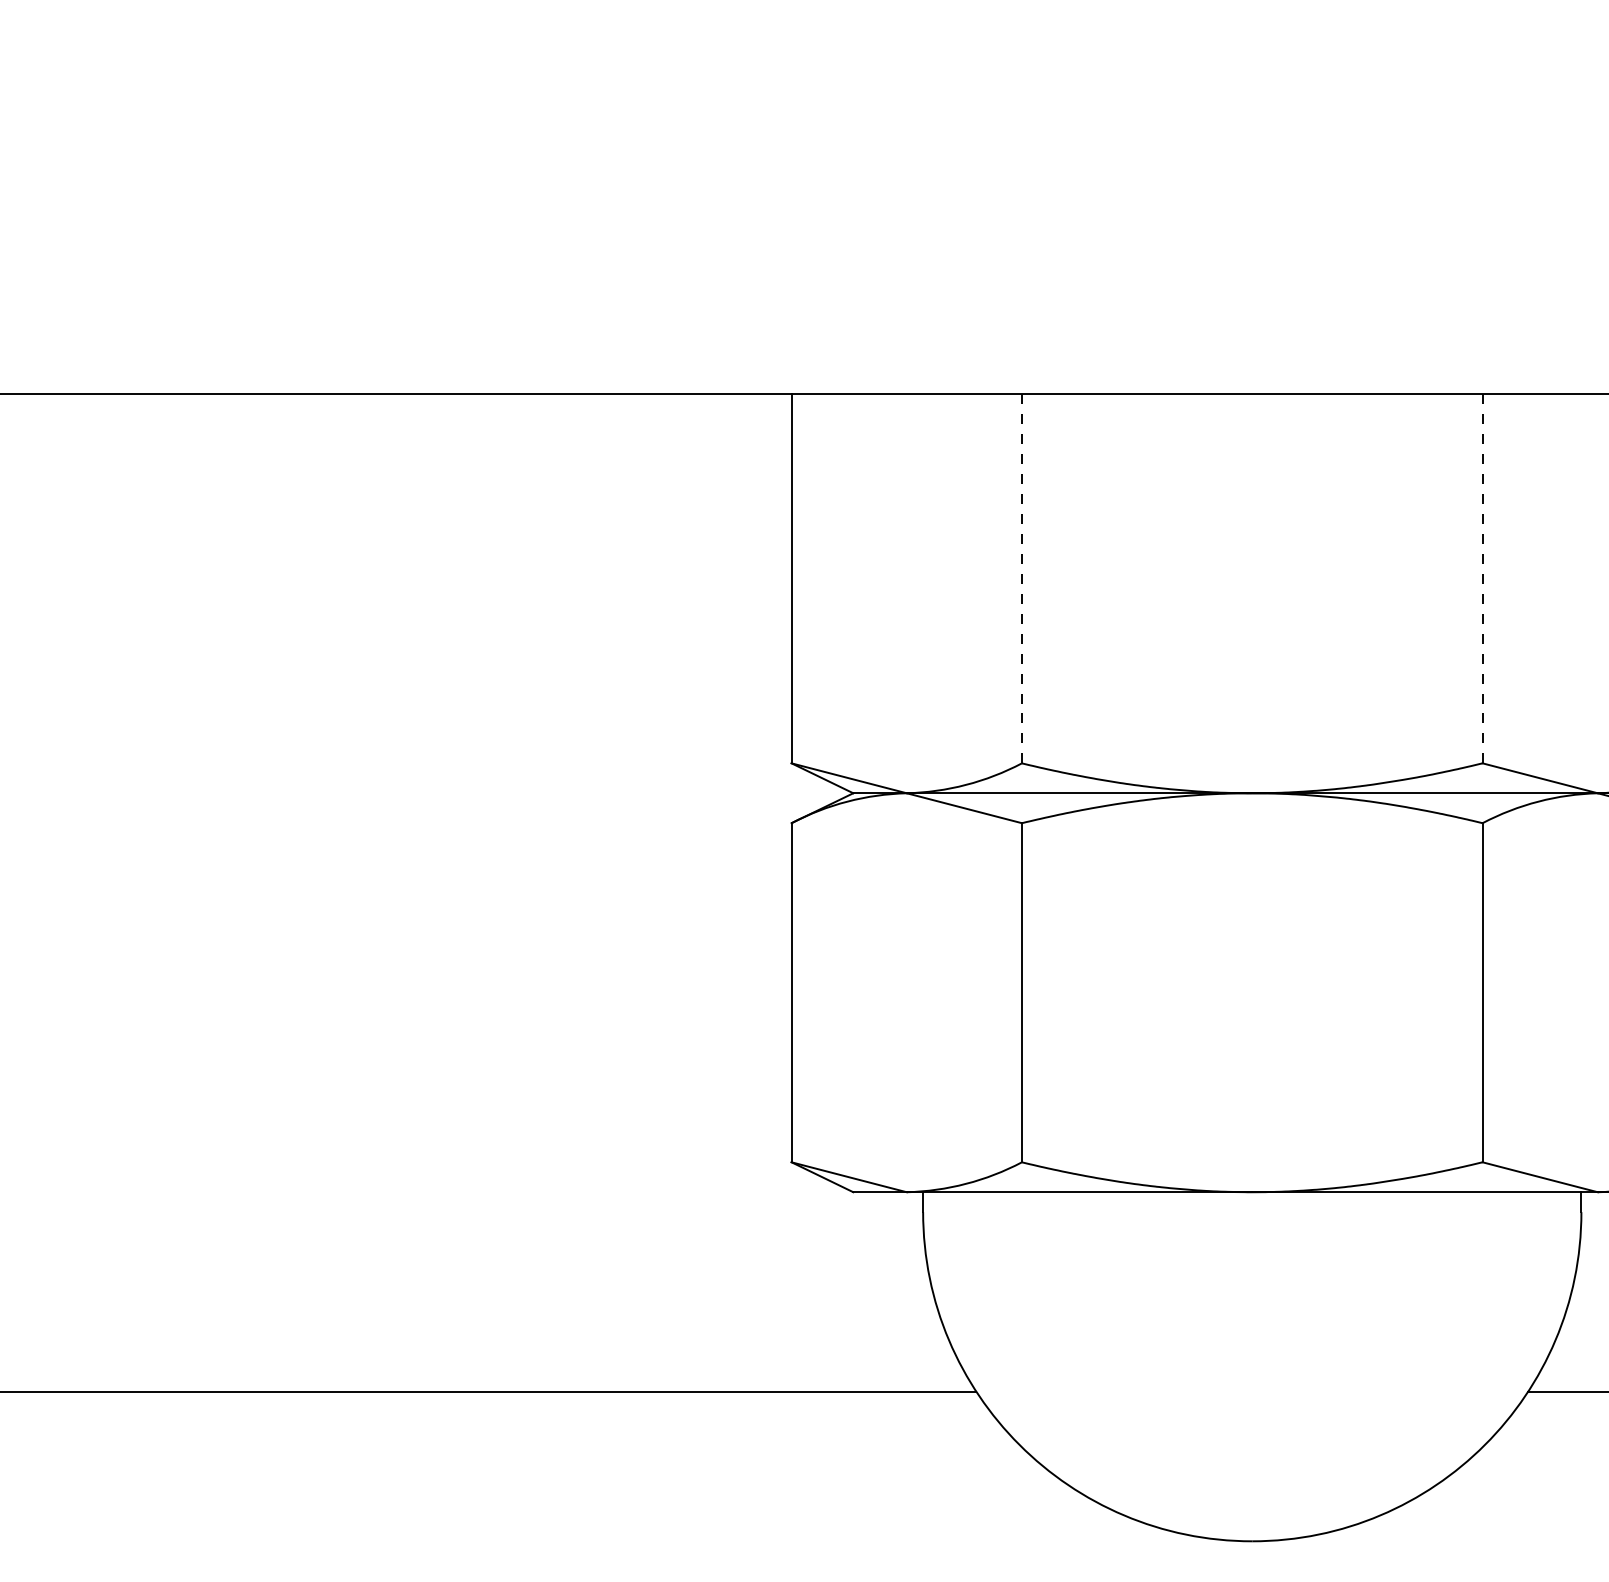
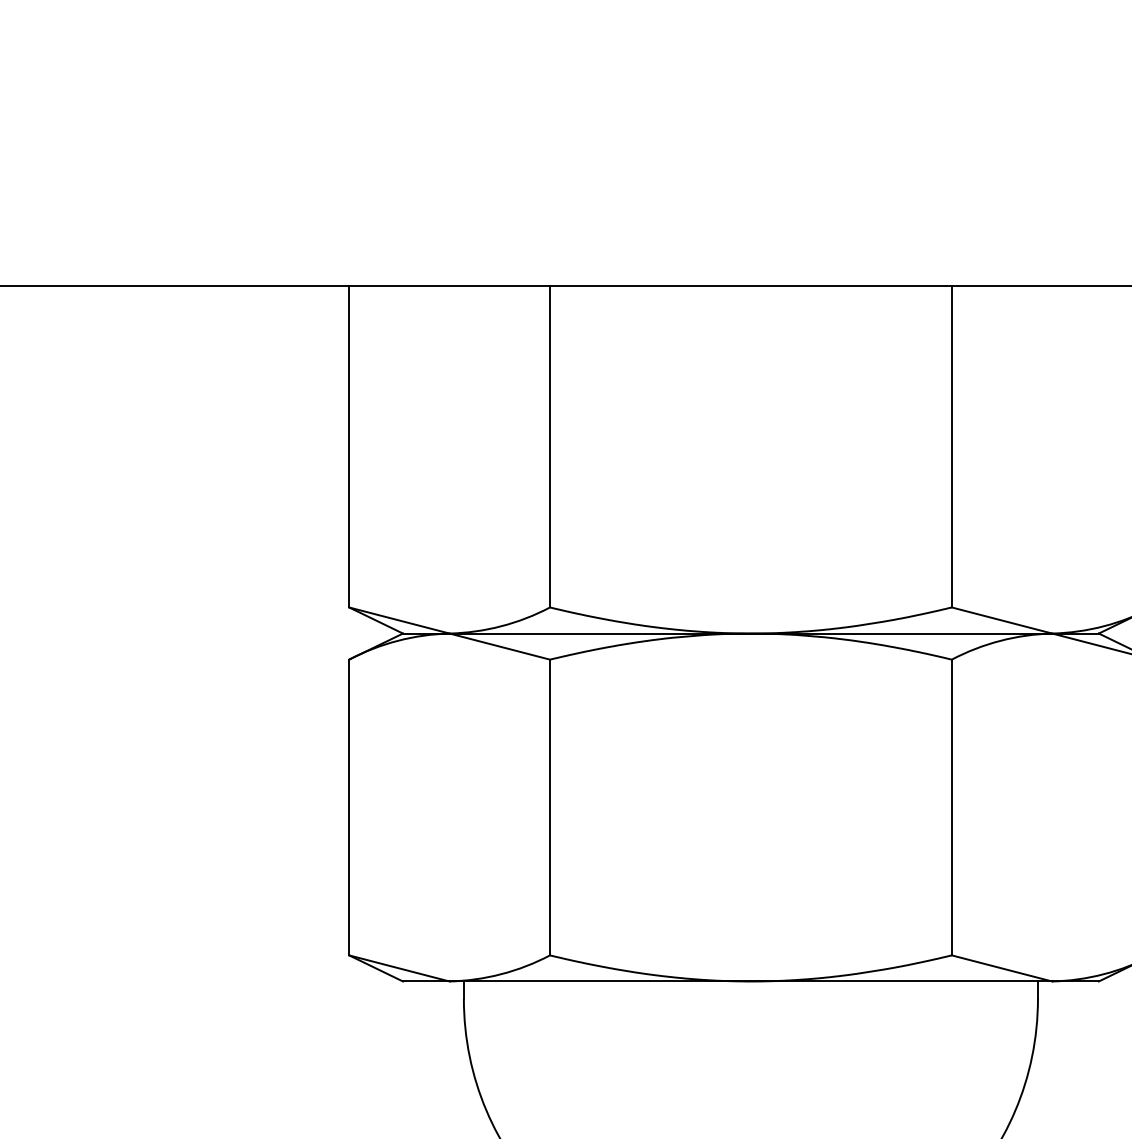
line: (1021, 578) -> (549, 446), dashed -> solid
line: (1482, 578) -> (951, 446), dashed -> solid

